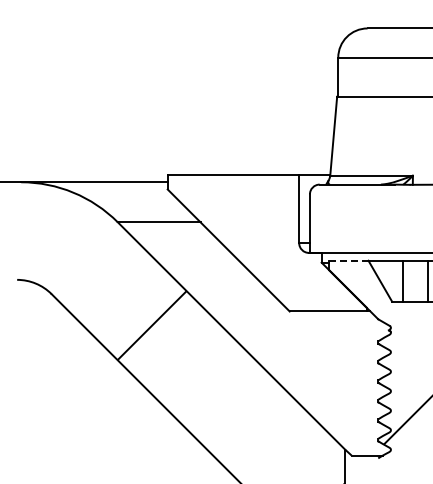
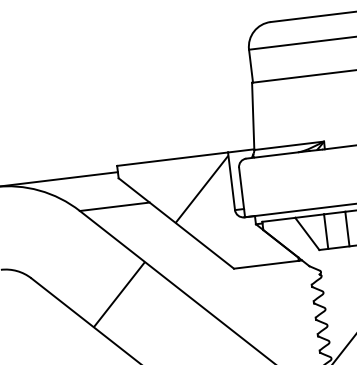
hatch: (263, 213) -> (201, 188), added
line: (348, 260) -> (278, 219), dashed -> solid

